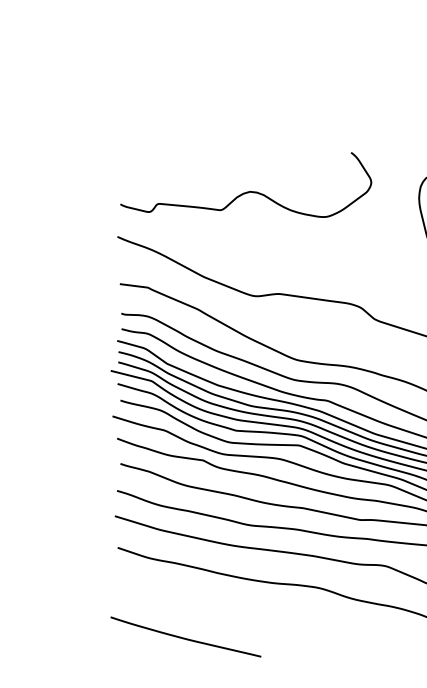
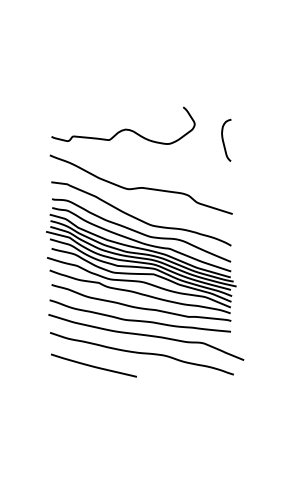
curve: (185, 636) -> (93, 365), moved

